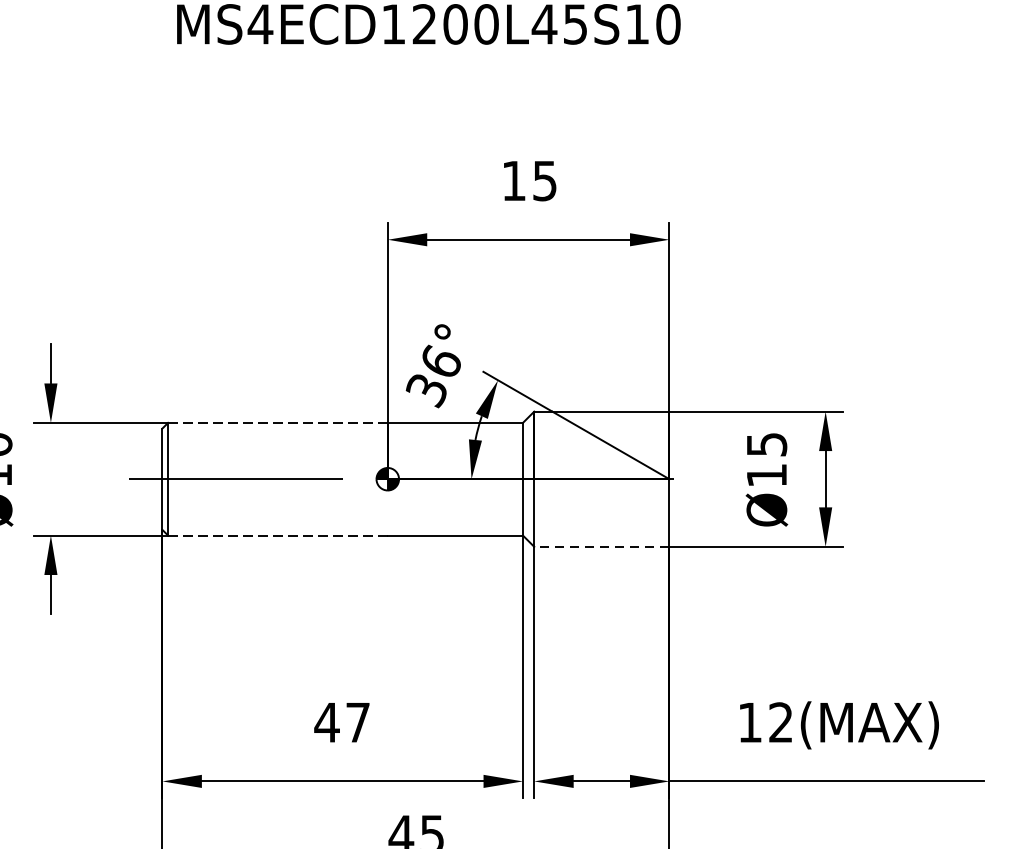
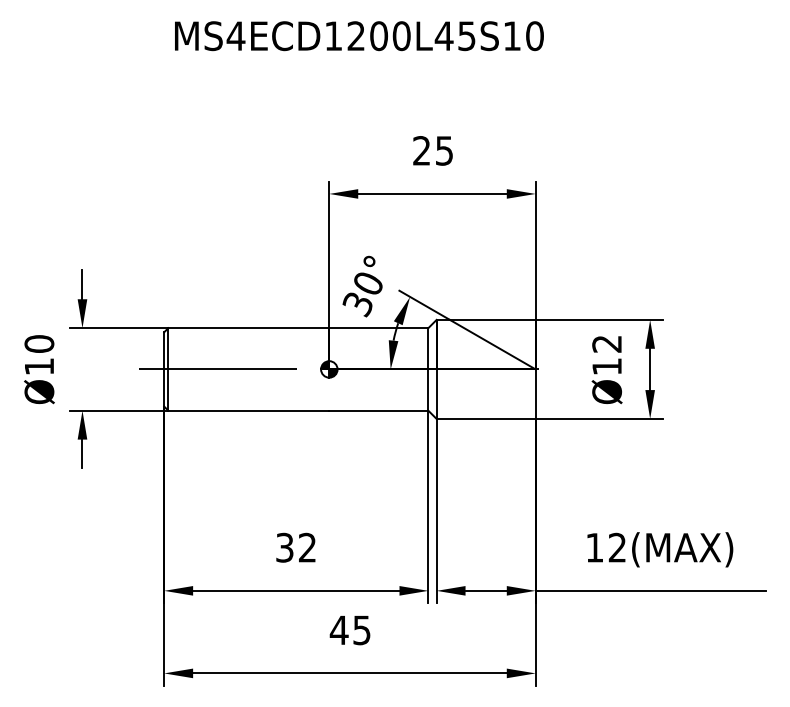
text: (513, 180) -> (421, 150), 15 -> 25
text: (441, 360) -> (368, 282), 36° -> 30°
line: (277, 423) -> (248, 328), dashed -> solid
text: (767, 443) -> (607, 343), Ø15 -> Ø12
line: (278, 535) -> (249, 410), dashed -> solid
line: (602, 546) -> (486, 418), dashed -> solid
text: (341, 722) -> (295, 547), 47 -> 32

